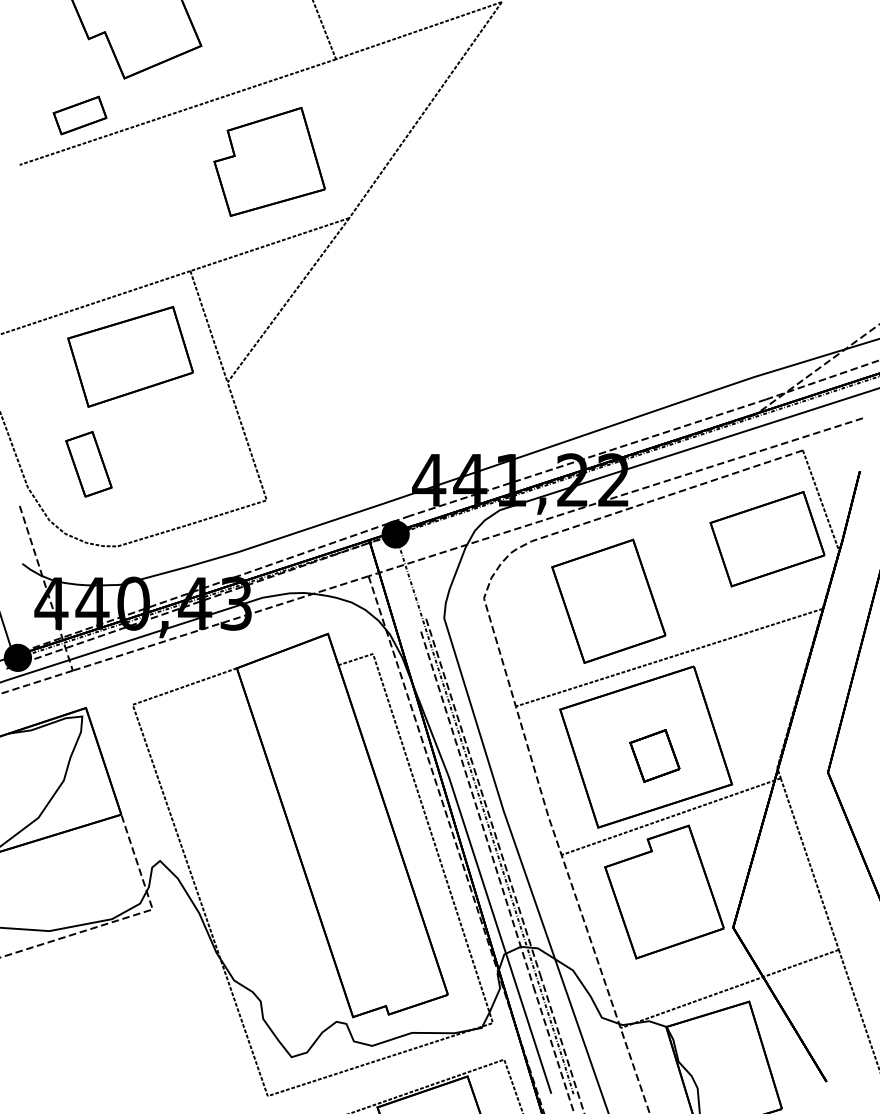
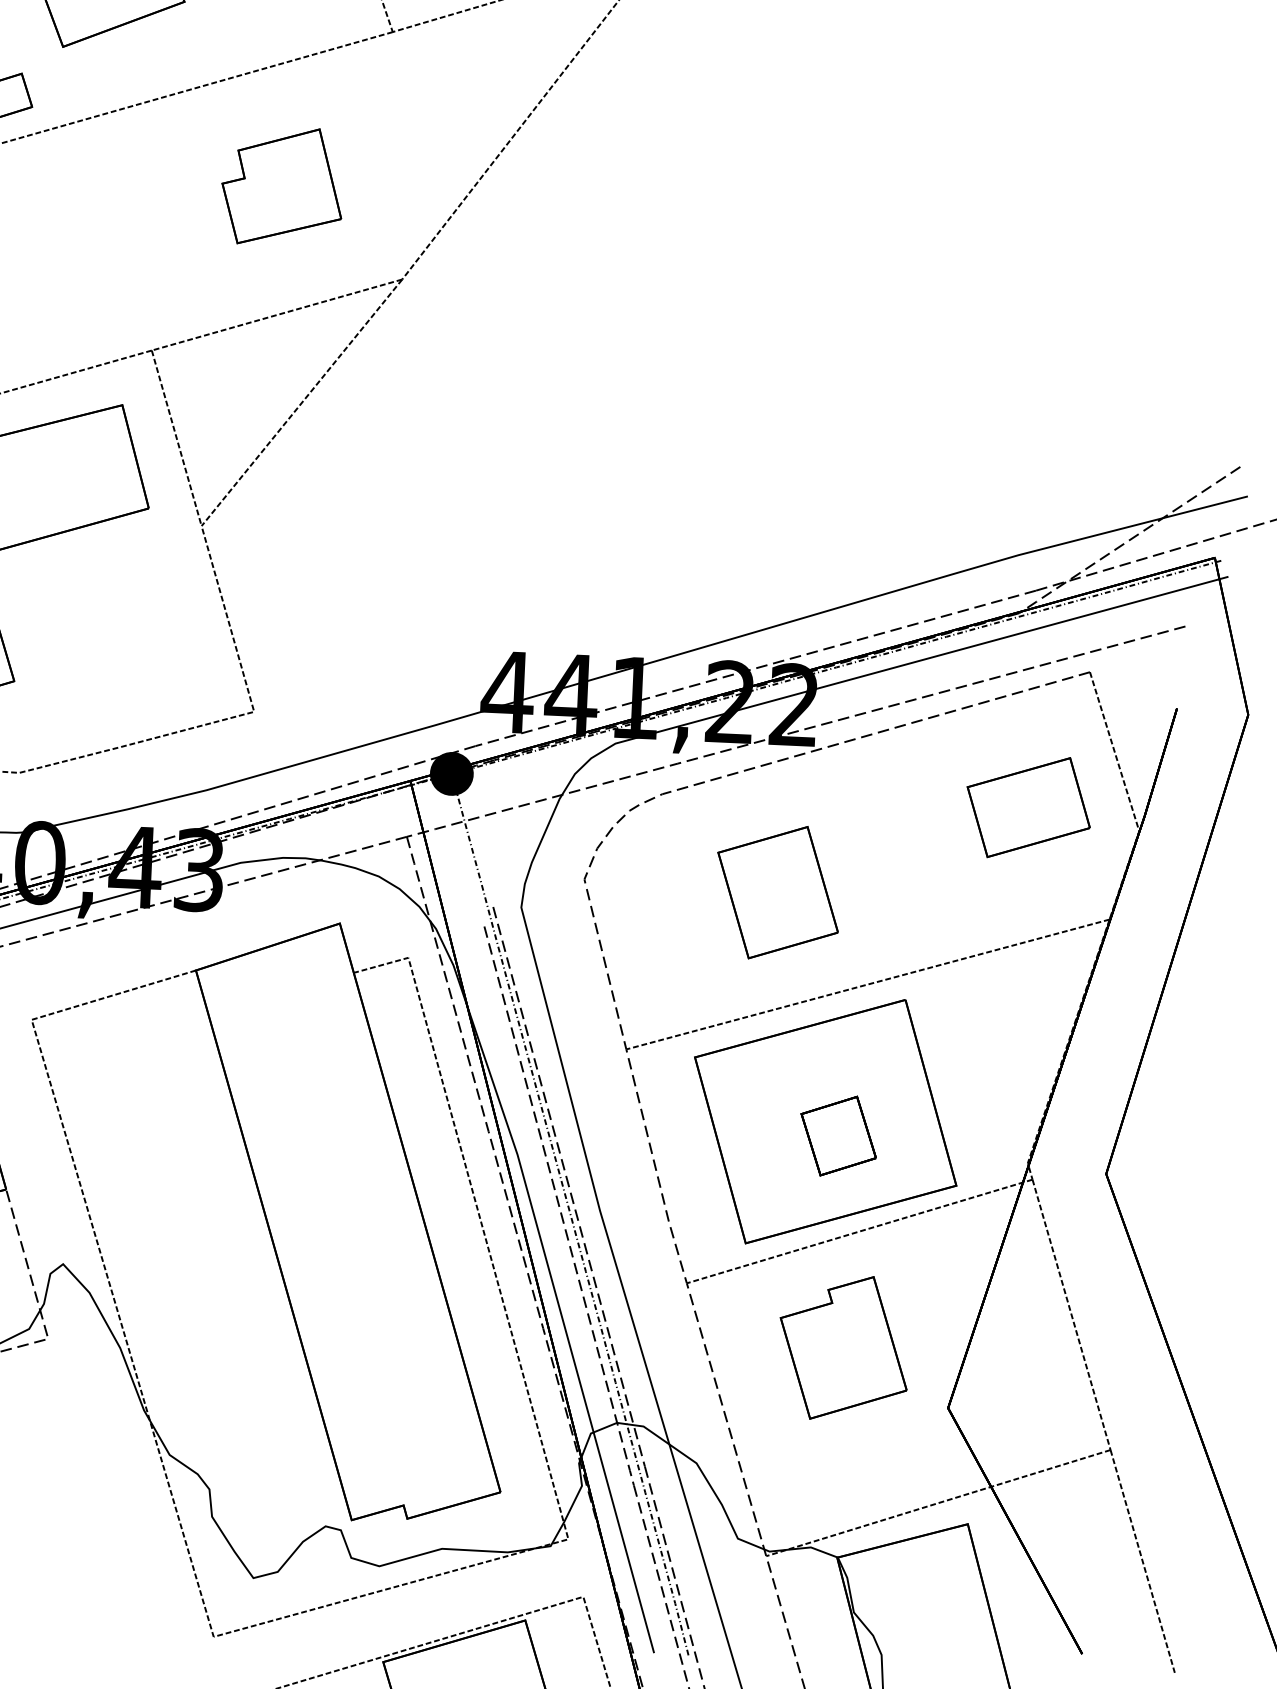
part: (269, 161) -> (282, 186), size x0.7
part: (767, 539) -> (1028, 807), size x0.7
part: (608, 600) -> (777, 891), size x0.7
part: (664, 891) -> (844, 1347), size x0.7

